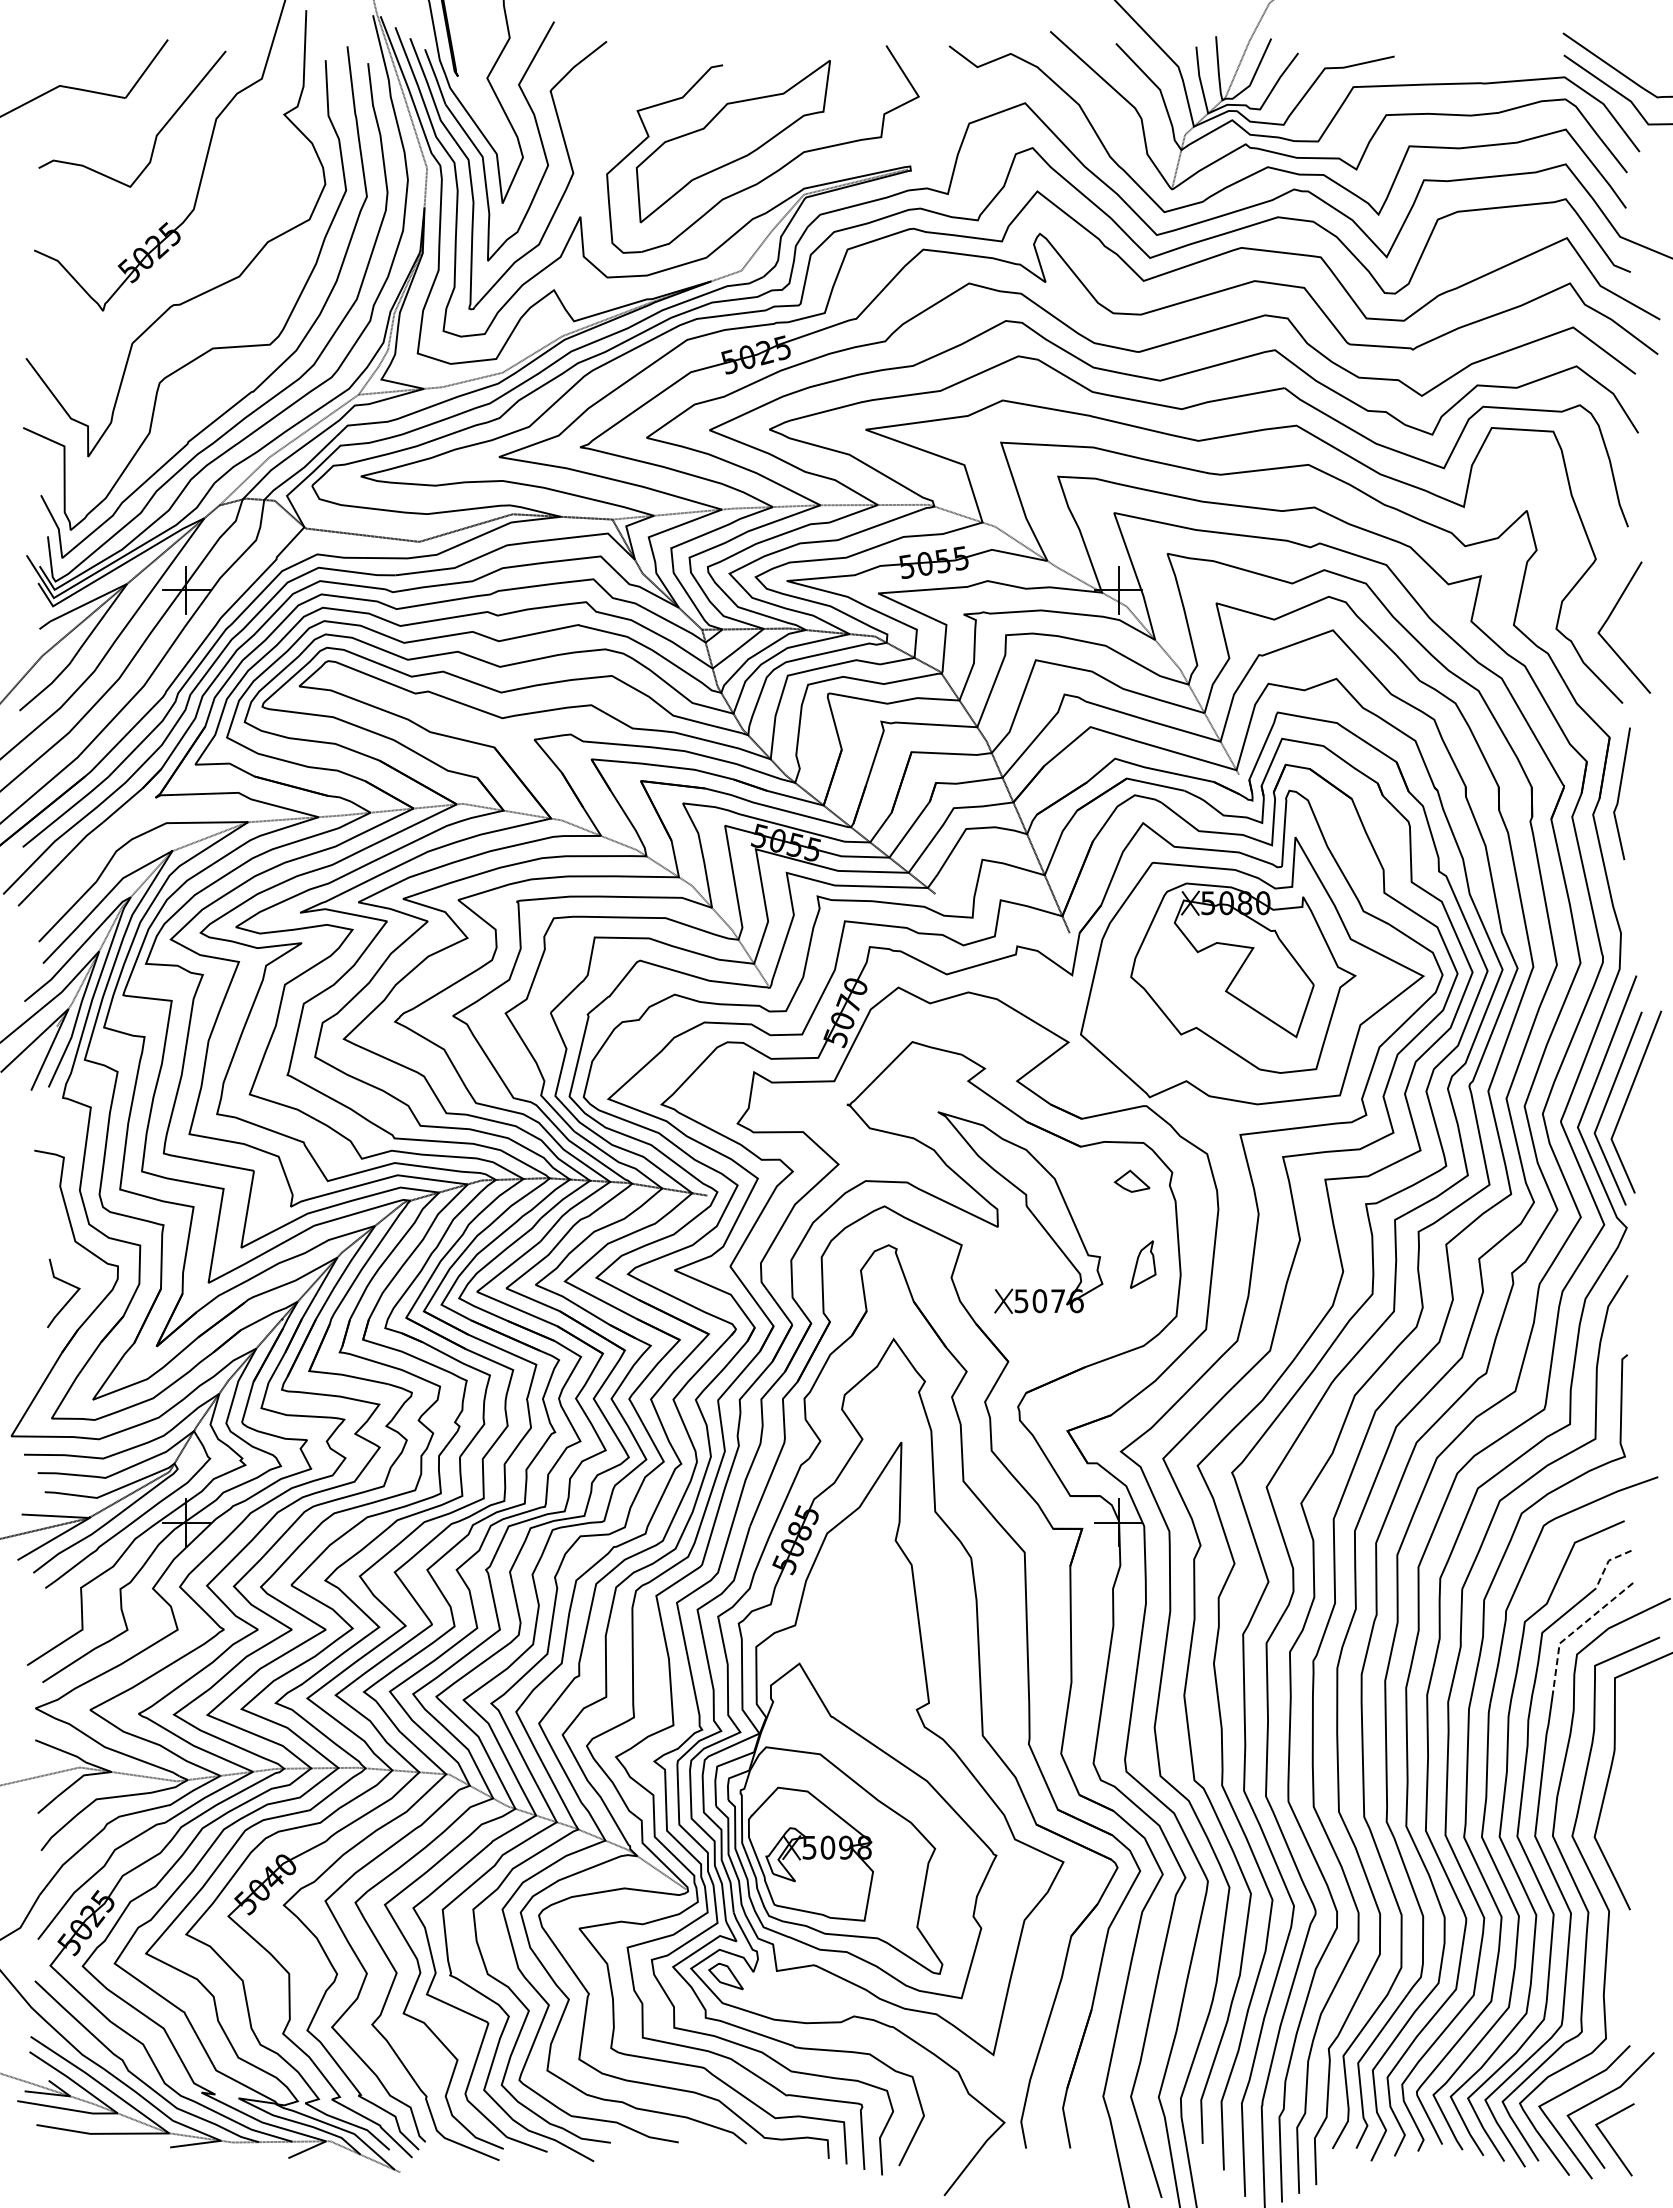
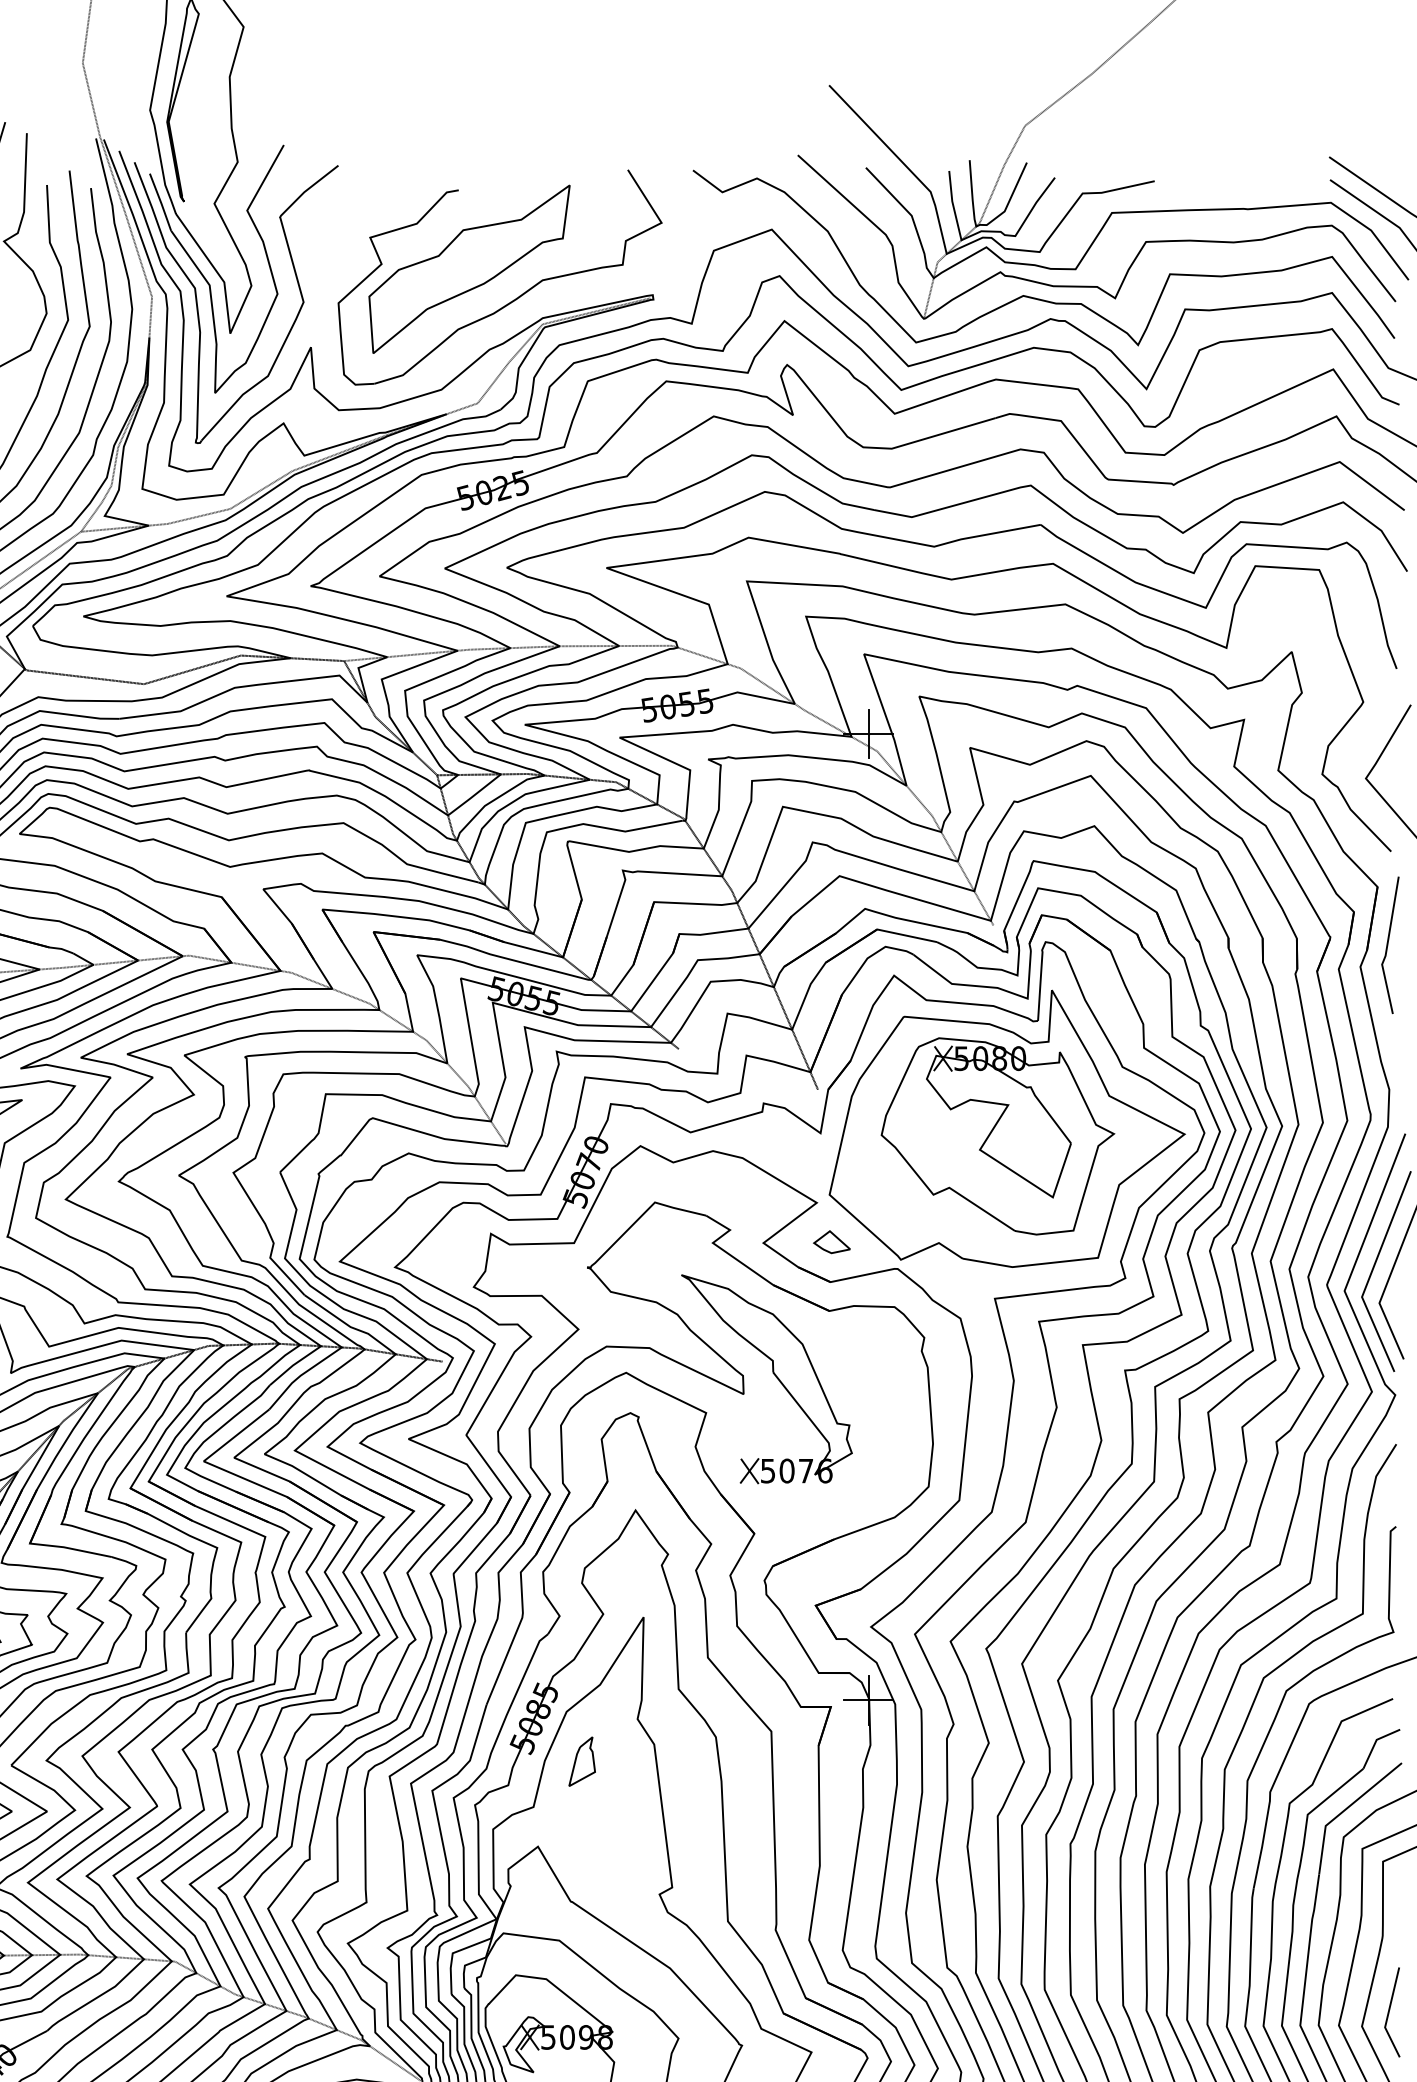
part: (1131, 1180) -> (831, 1241), moved
part: (1142, 1264) -> (581, 1761), moved
line: (1607, 1563) -> (1375, 1742), dashed -> solid
line: (1576, 1629) -> (1343, 1811), dashed -> solid
line: (1621, 1823) -> (1389, 2012), added

